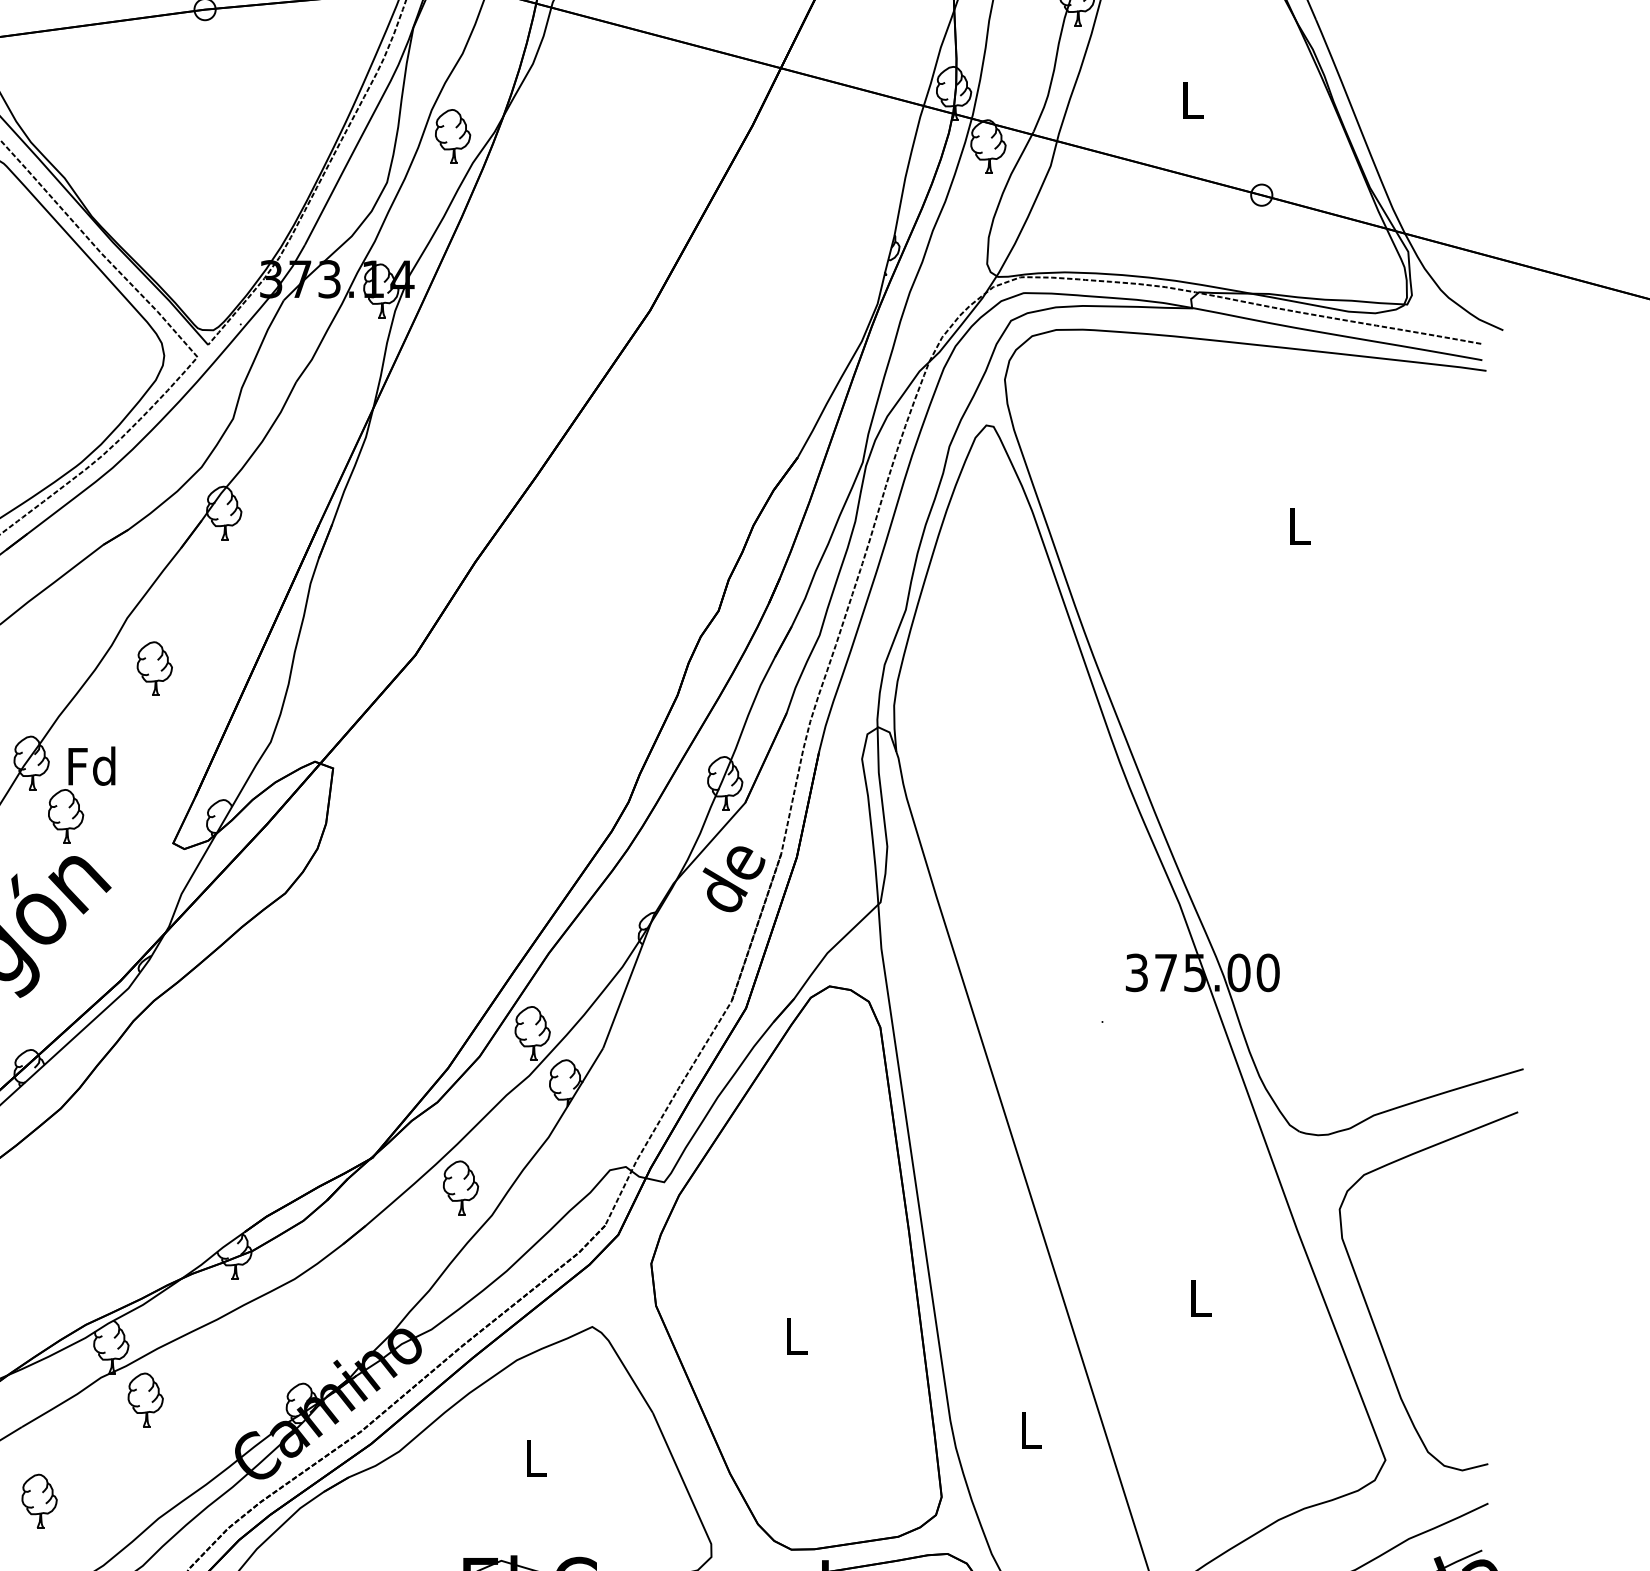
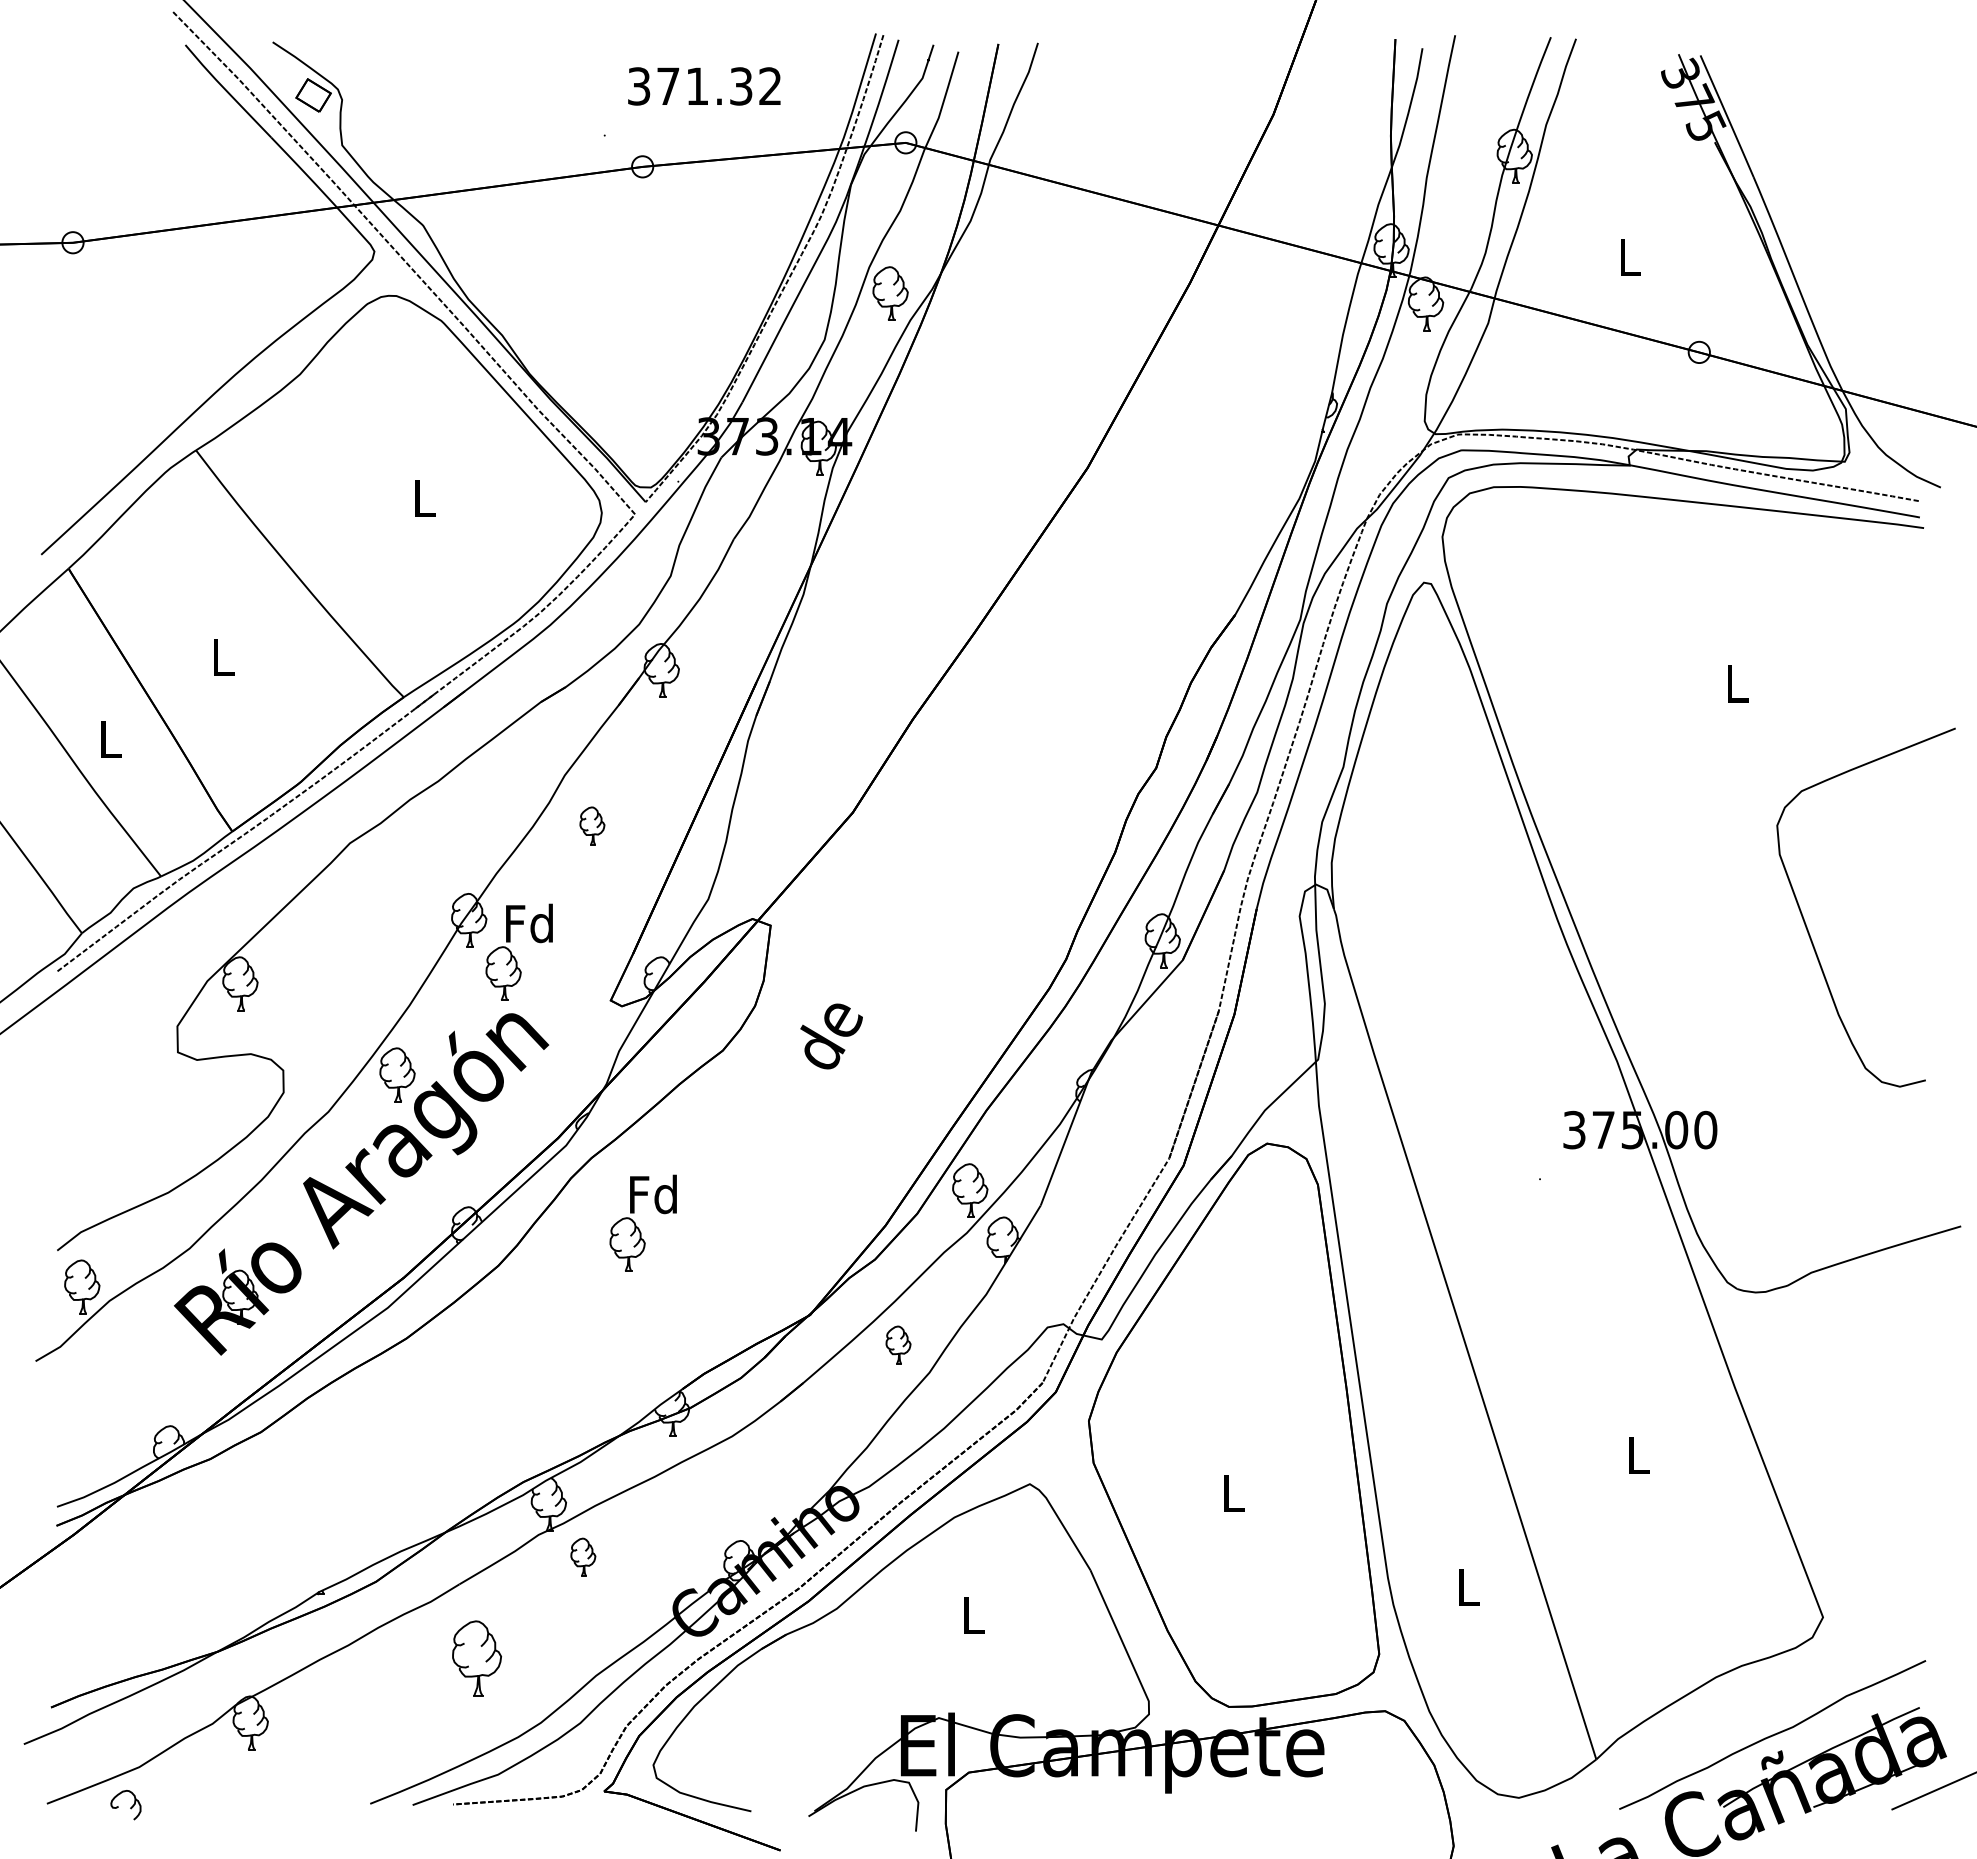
part: (154, 668) -> (592, 825), size x0.7
text: (733, 879) -> (831, 1036), moved
part: (199, 1069) -> (637, 1226), added
part: (460, 1187) -> (898, 1344), size x0.7
curve: (1369, 1310) -> (1807, 926), moved
part: (145, 1399) -> (583, 1556), size x0.7
part: (39, 1501) -> (477, 1658), size x1.4

